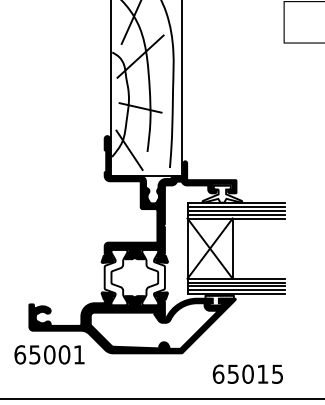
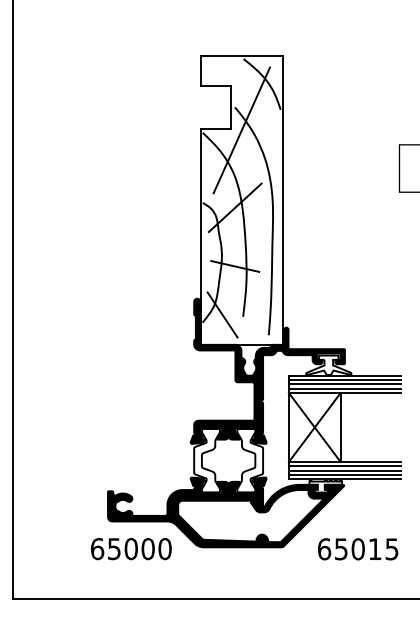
text: (78, 355) -> (164, 549), 65001 -> 65000
text: (248, 374) -> (358, 549), moved

